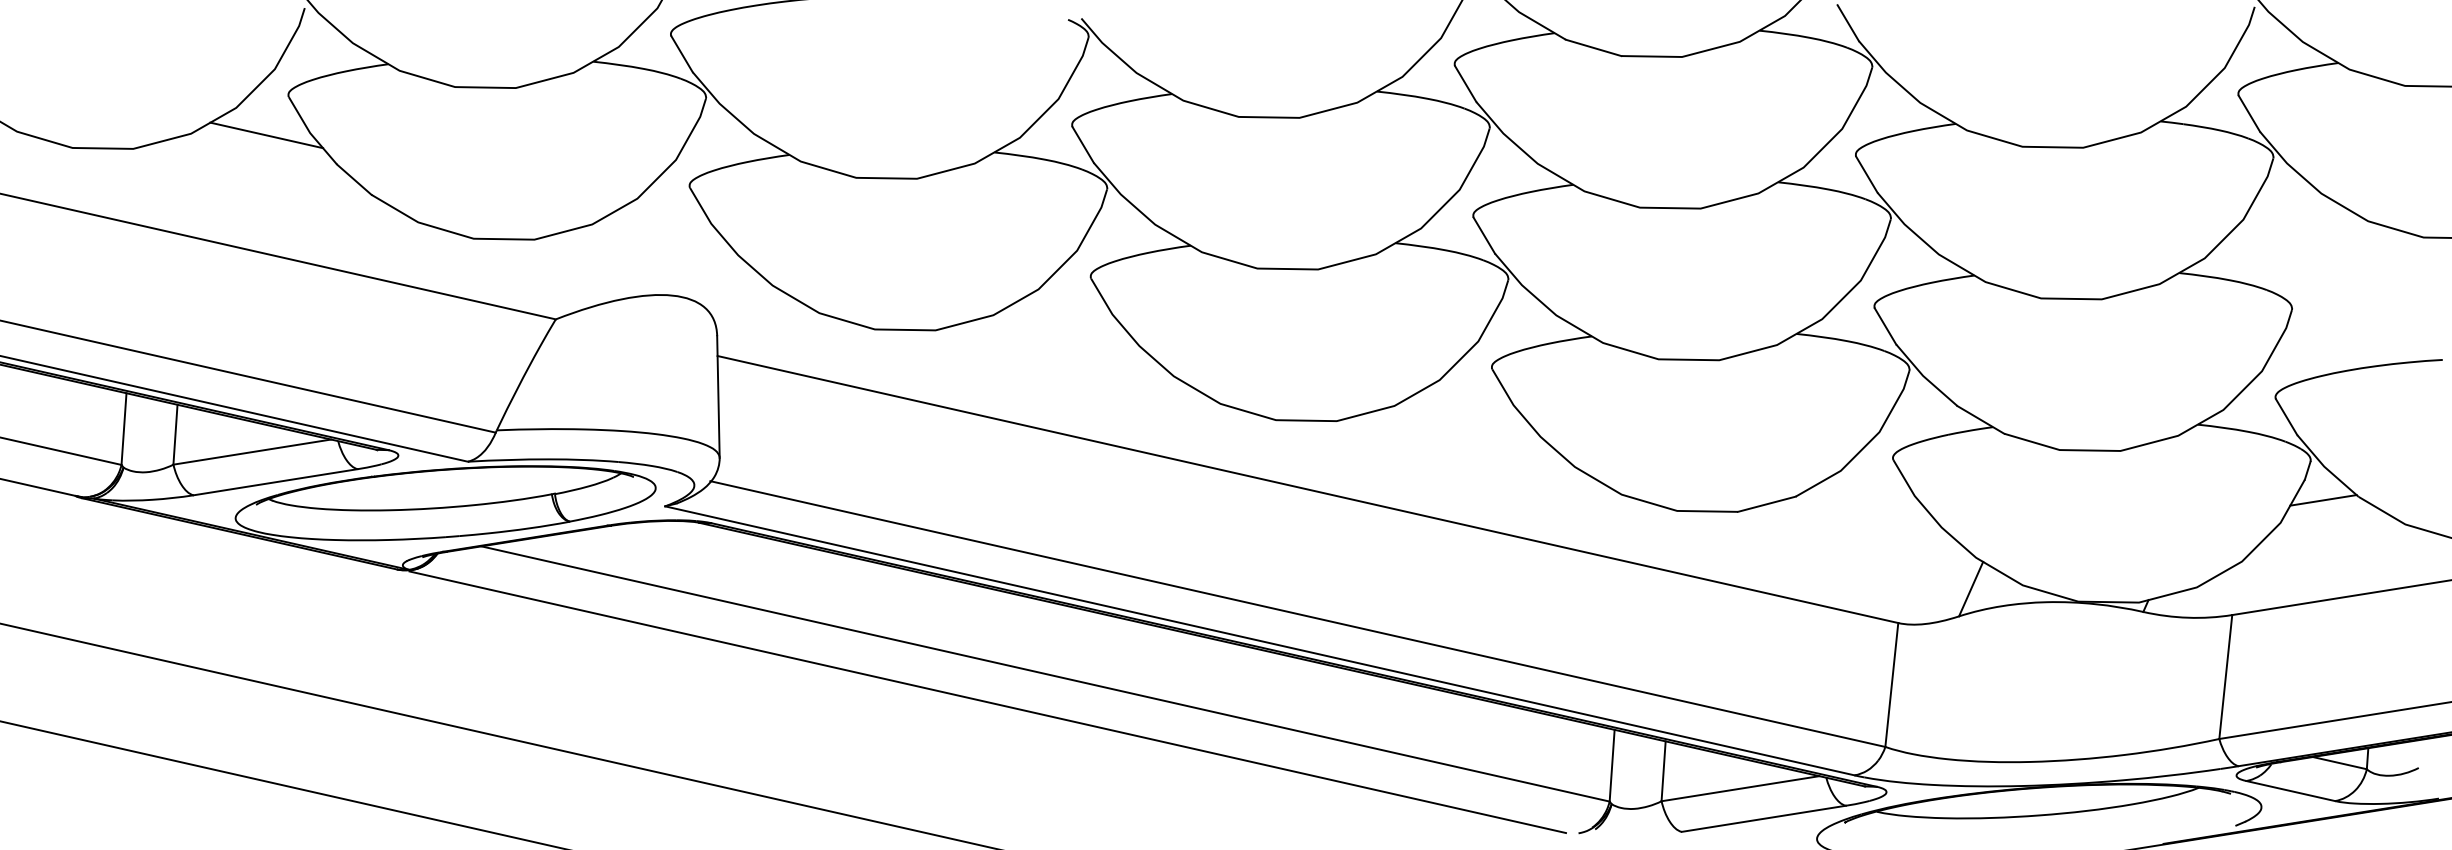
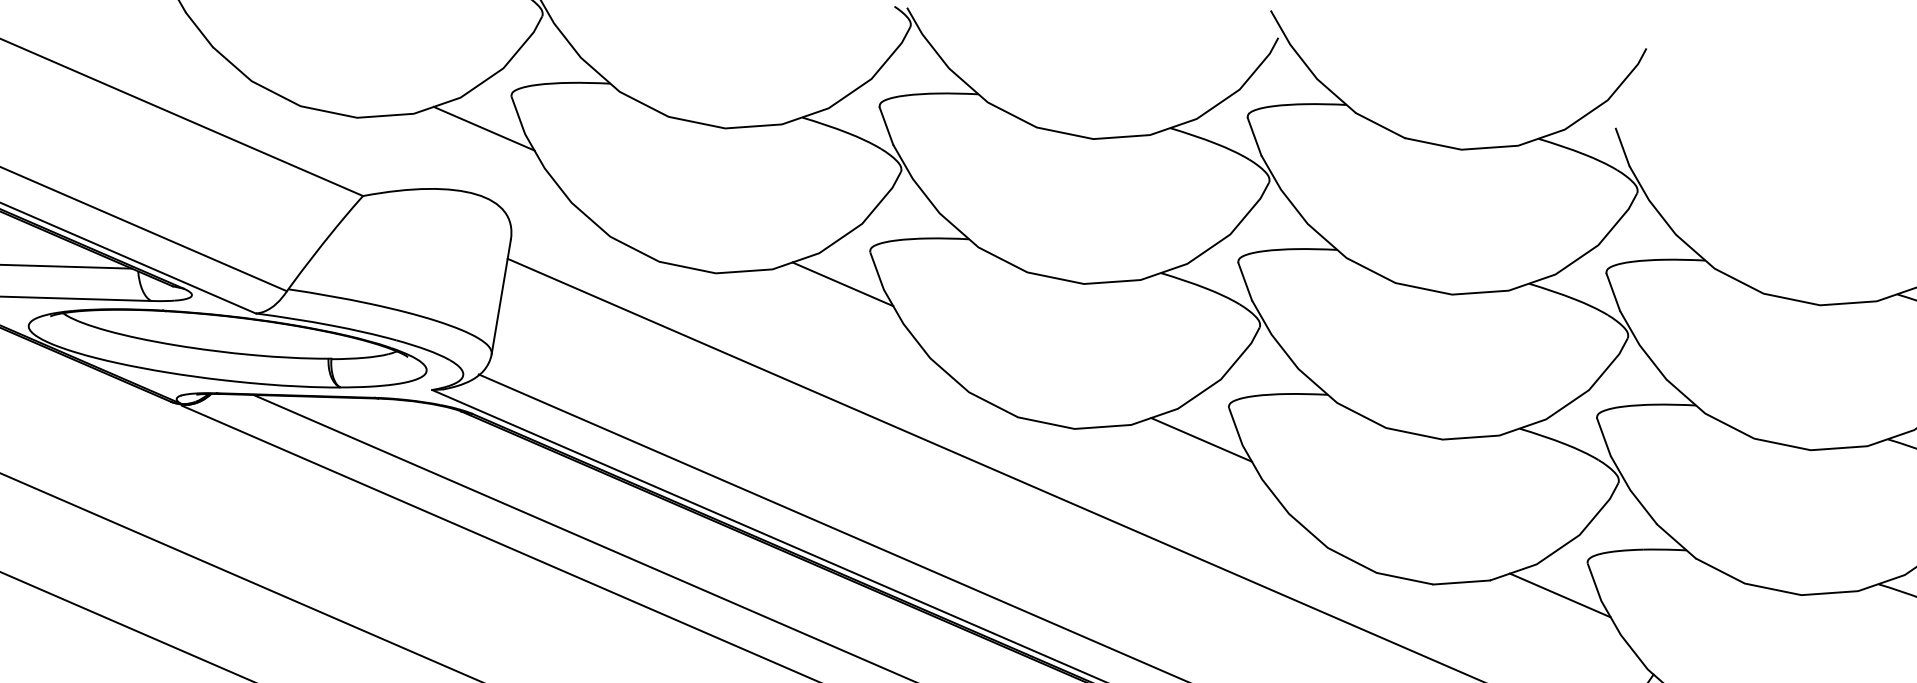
line: (667, 225) -> (483, 128), added
line: (1068, 316) -> (842, 283), added
line: (1469, 407) -> (1201, 439), added
line: (1870, 498) -> (1559, 595), added

